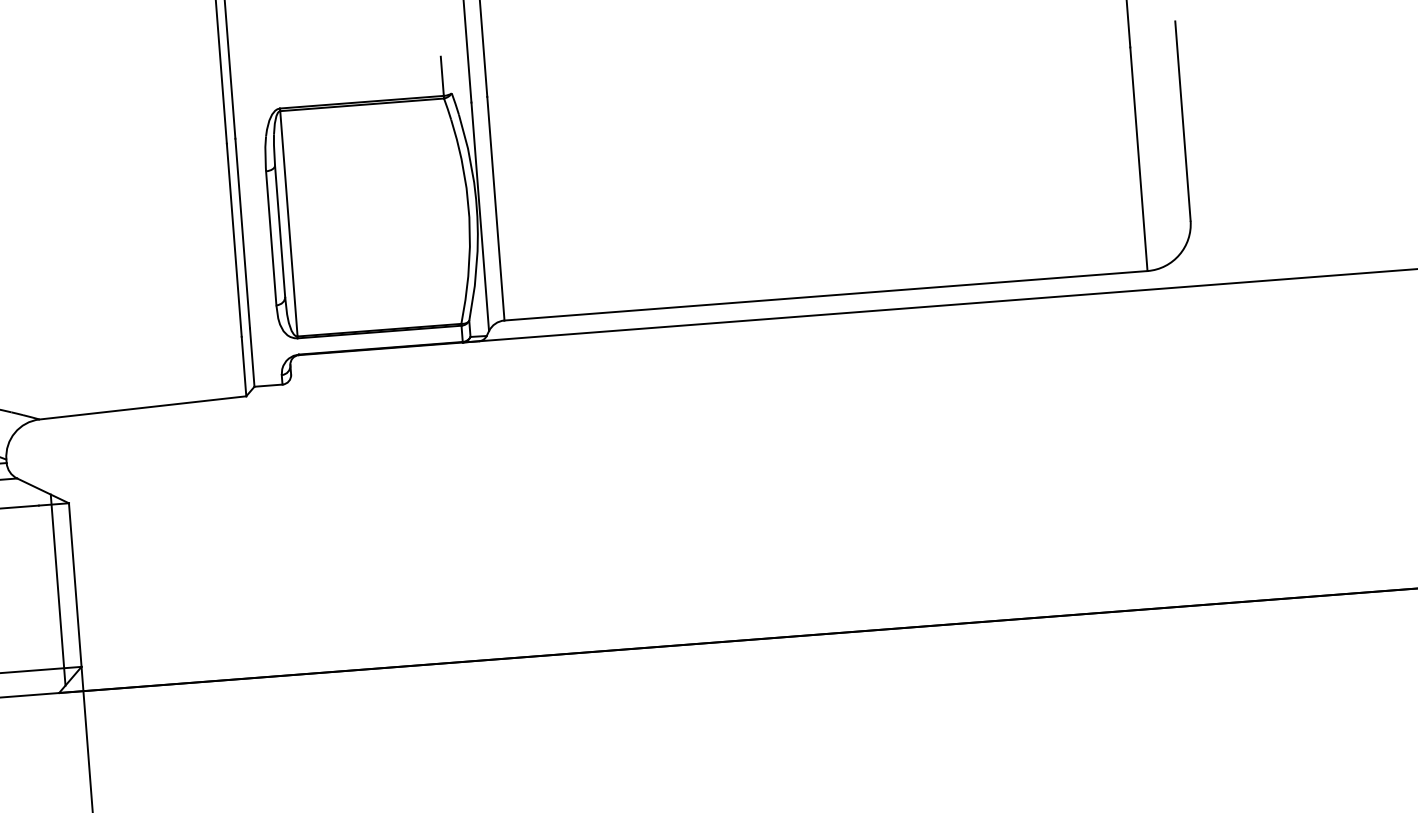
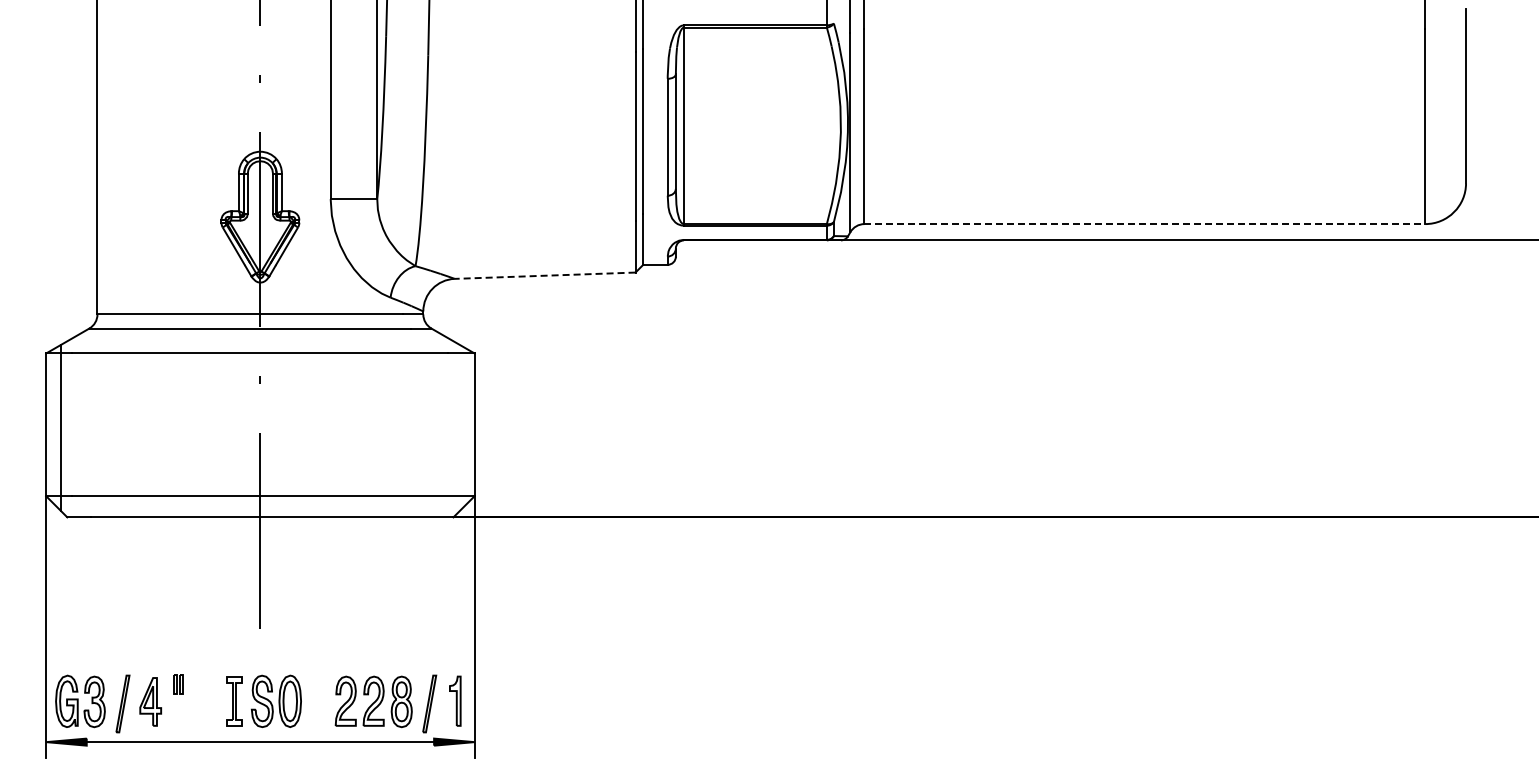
line: (826, 296) -> (1145, 224), solid -> dashed
line: (142, 407) -> (544, 275), solid -> dashed
line: (58, 589) -> (459, 427), removed

